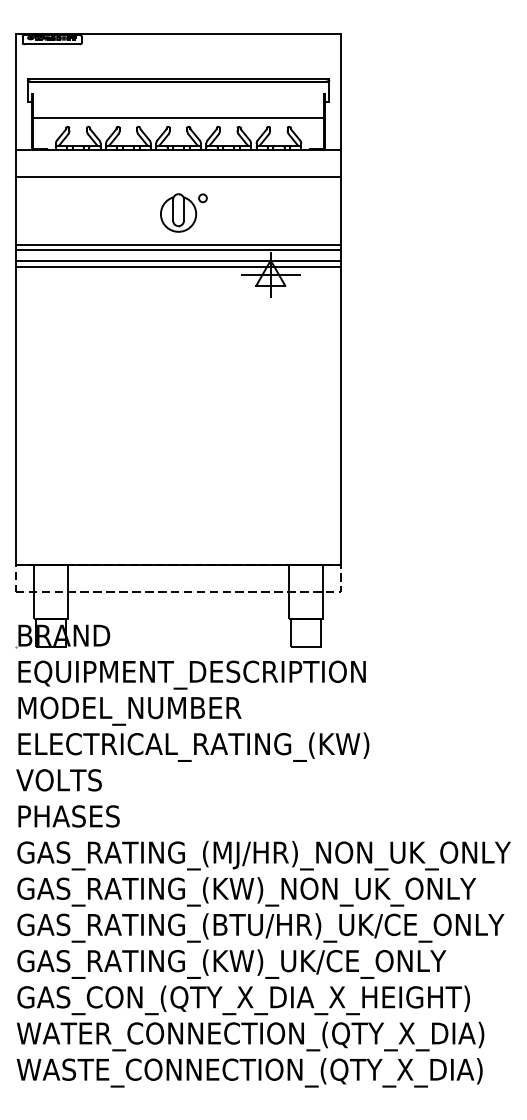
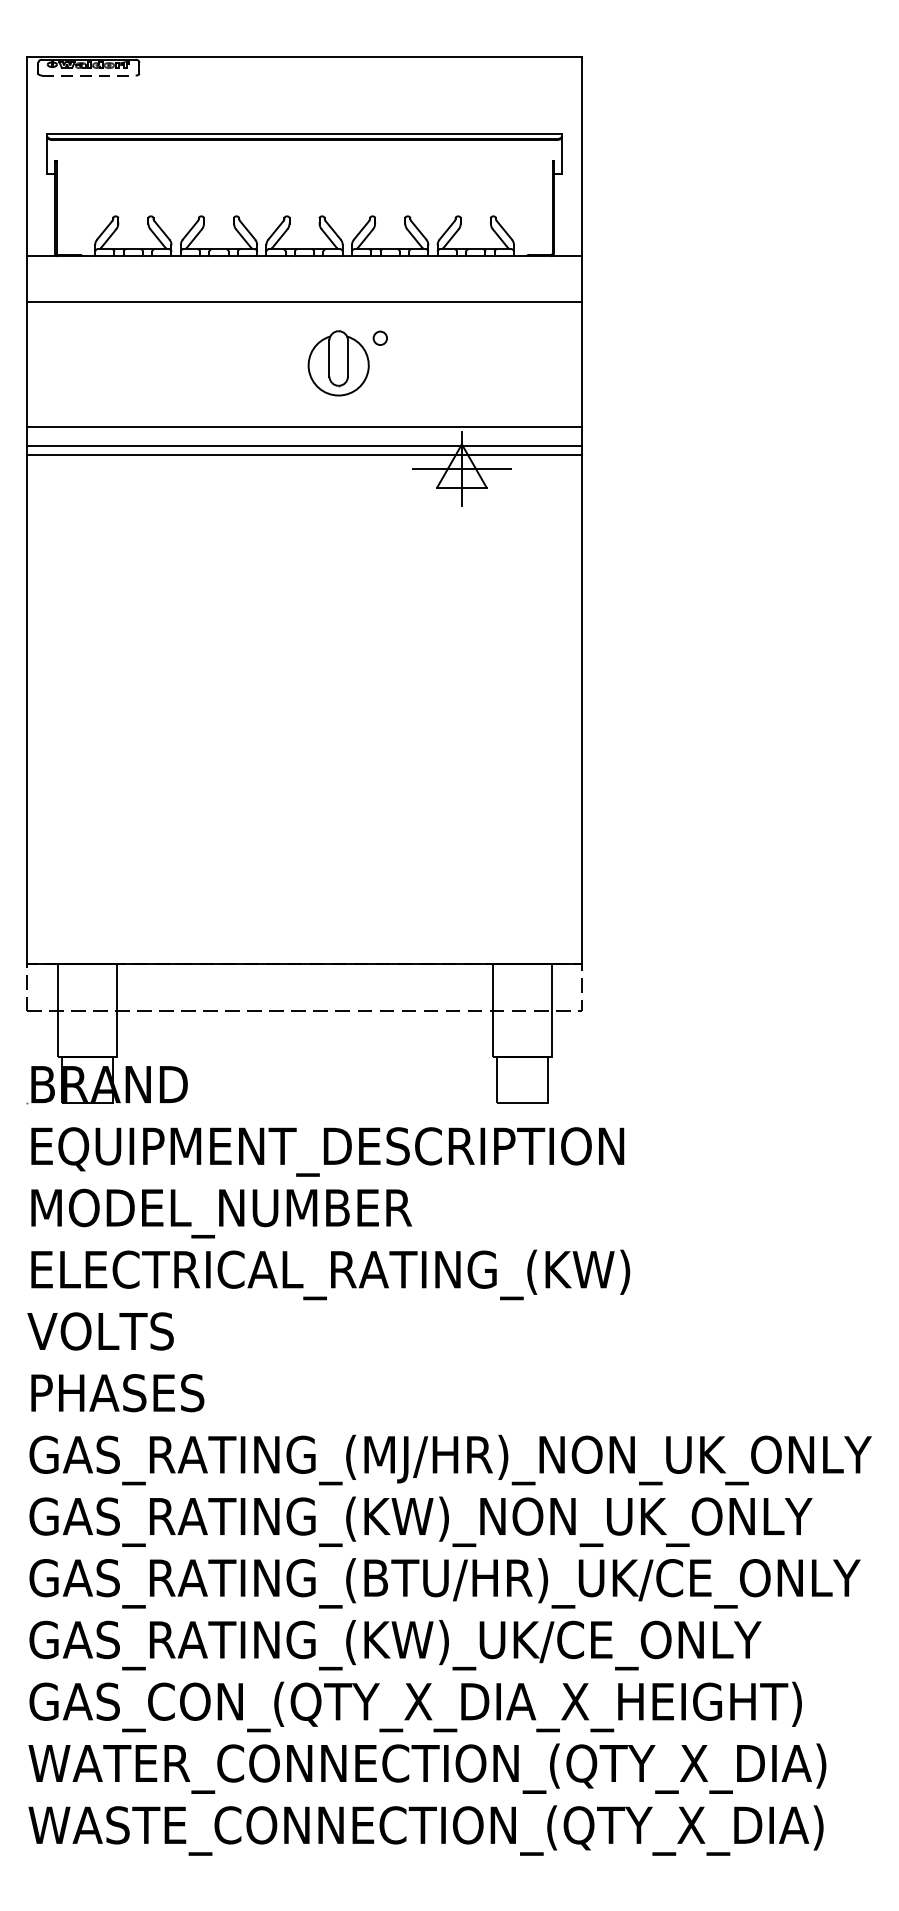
line: (52, 44) -> (89, 75), solid -> dashed
line: (178, 118) -> (304, 202), removed
part: (183, 212) -> (347, 362), moved
line: (178, 245) -> (304, 418), removed

